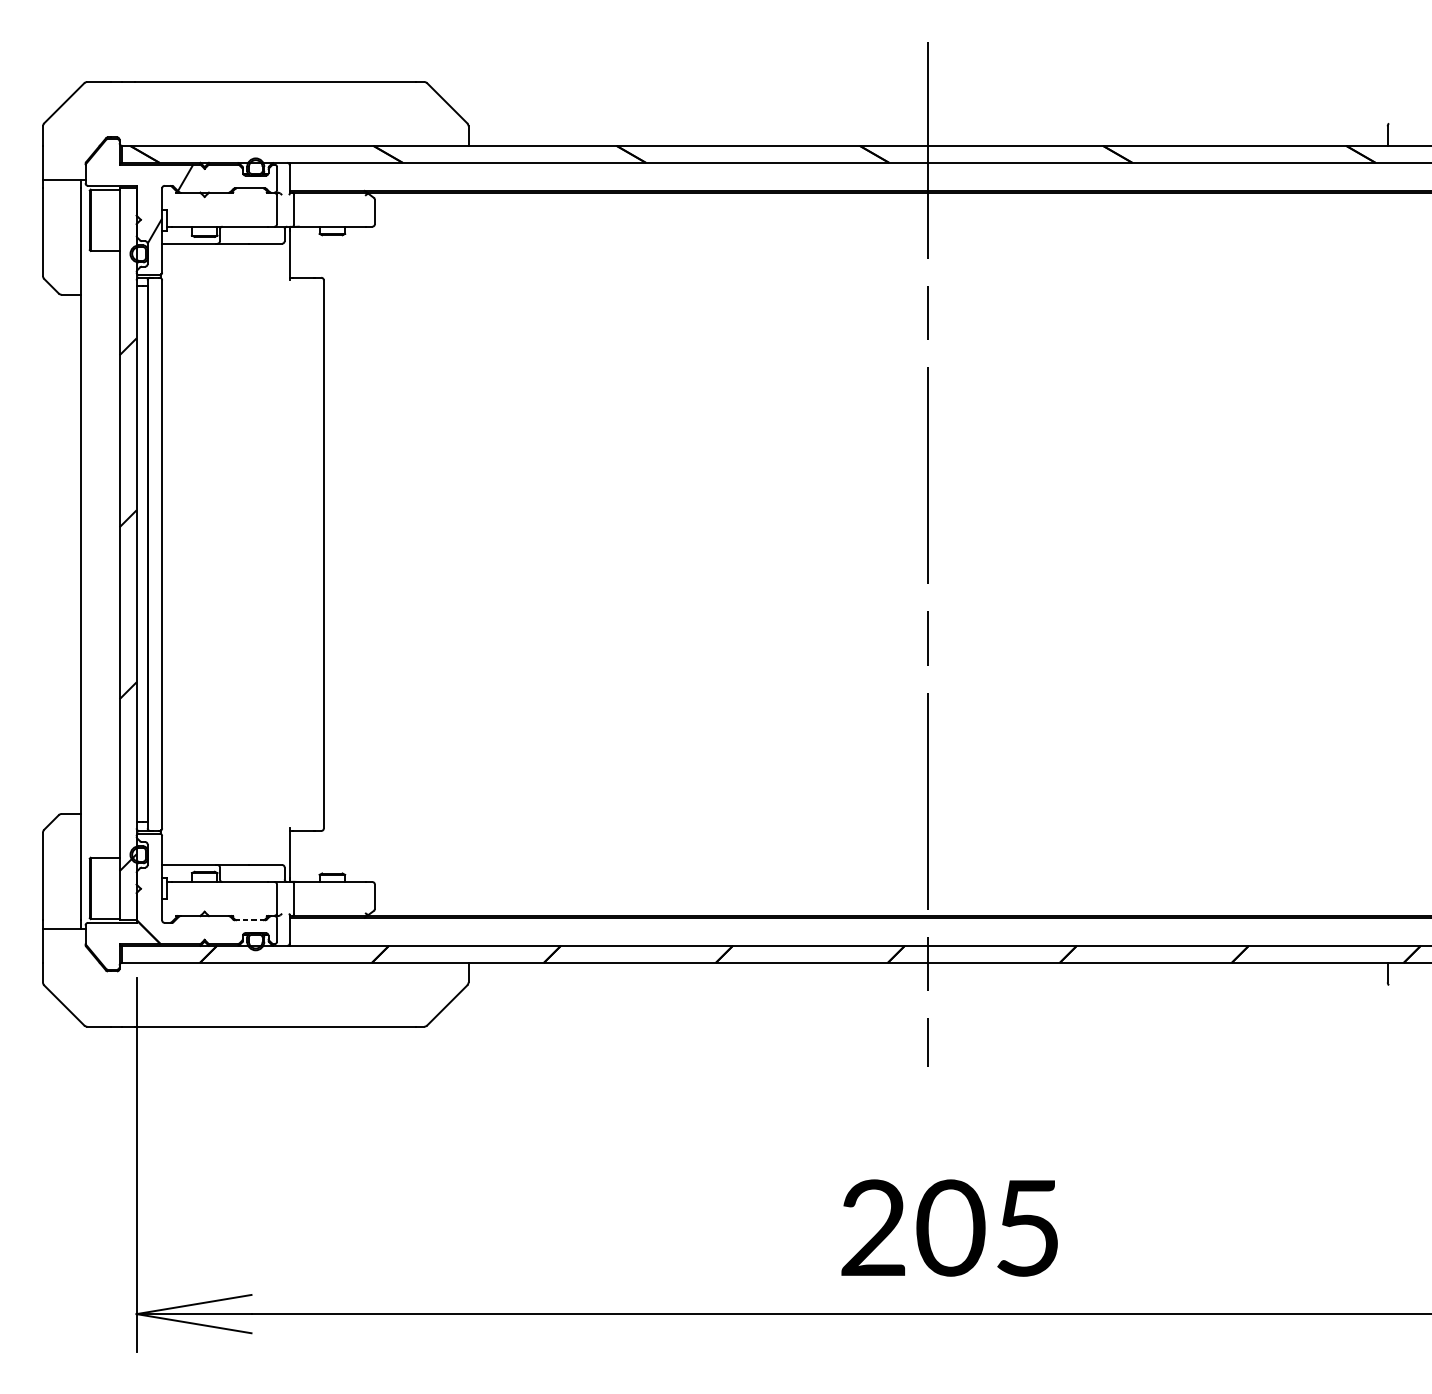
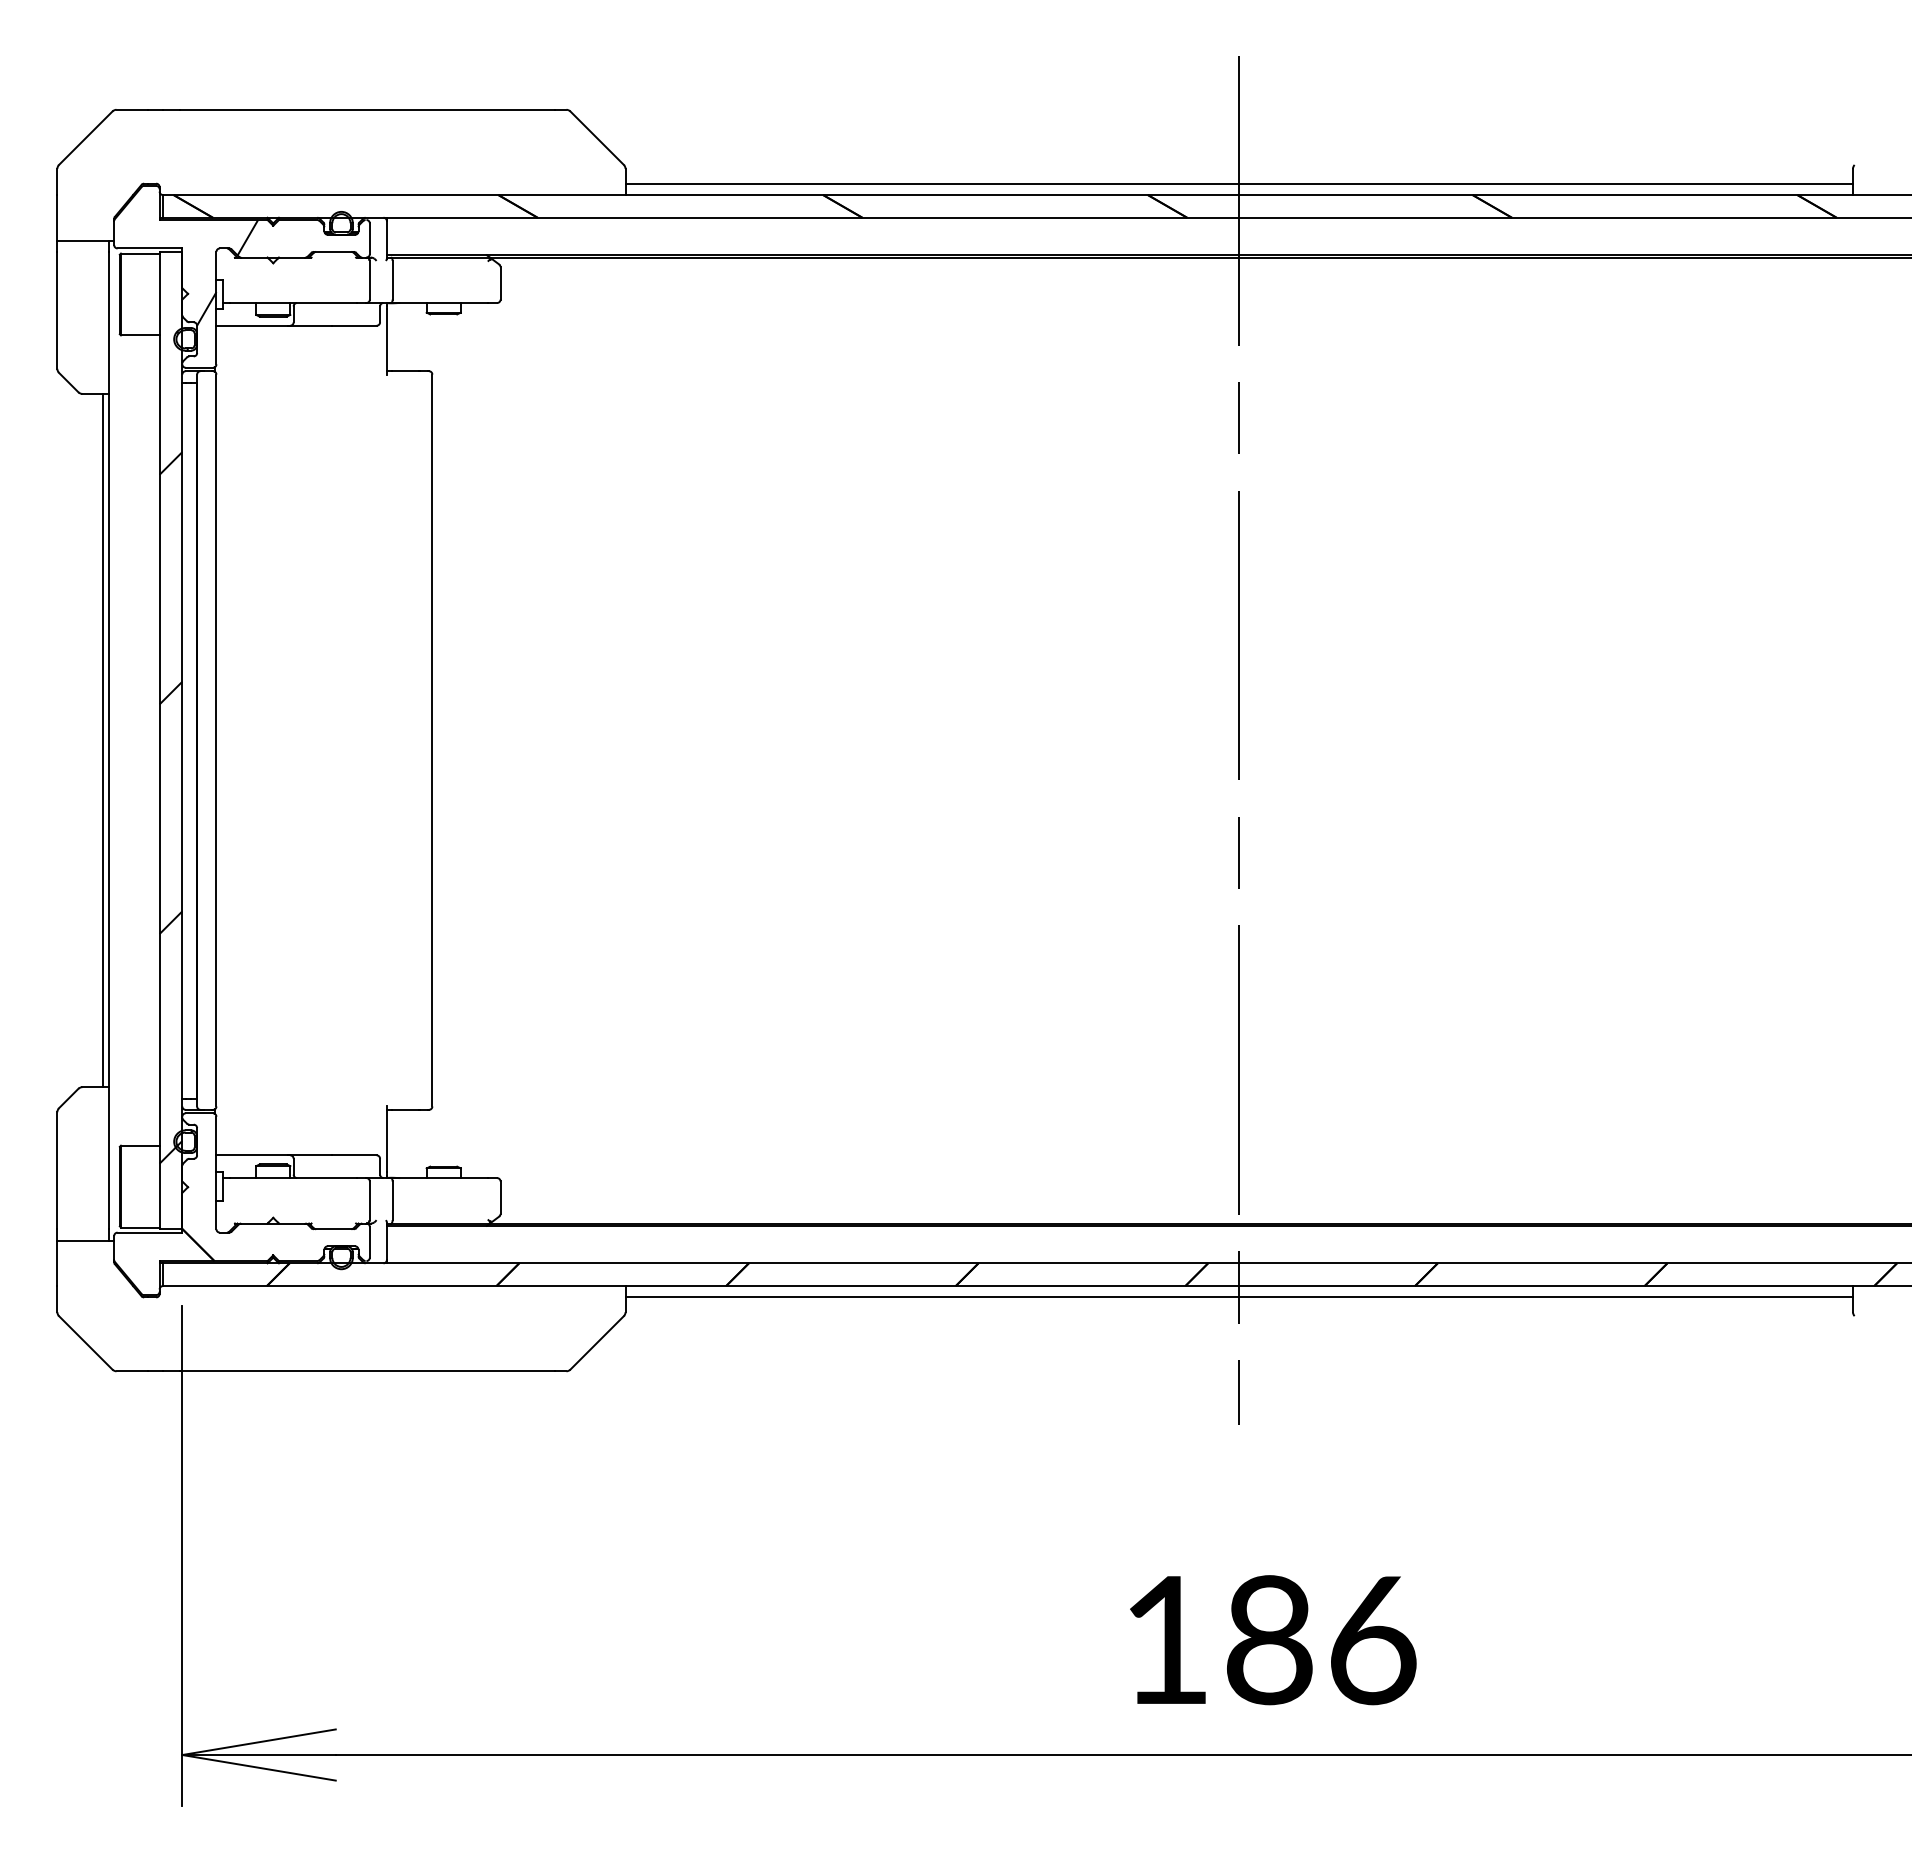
line: (927, 137) -> (1238, 183), added
line: (76, 554) -> (102, 740), added
line: (249, 920) -> (333, 1229), dashed -> solid
line: (927, 971) -> (1238, 1297), added
text: (950, 1228) -> (1269, 1640), 205 -> 186

